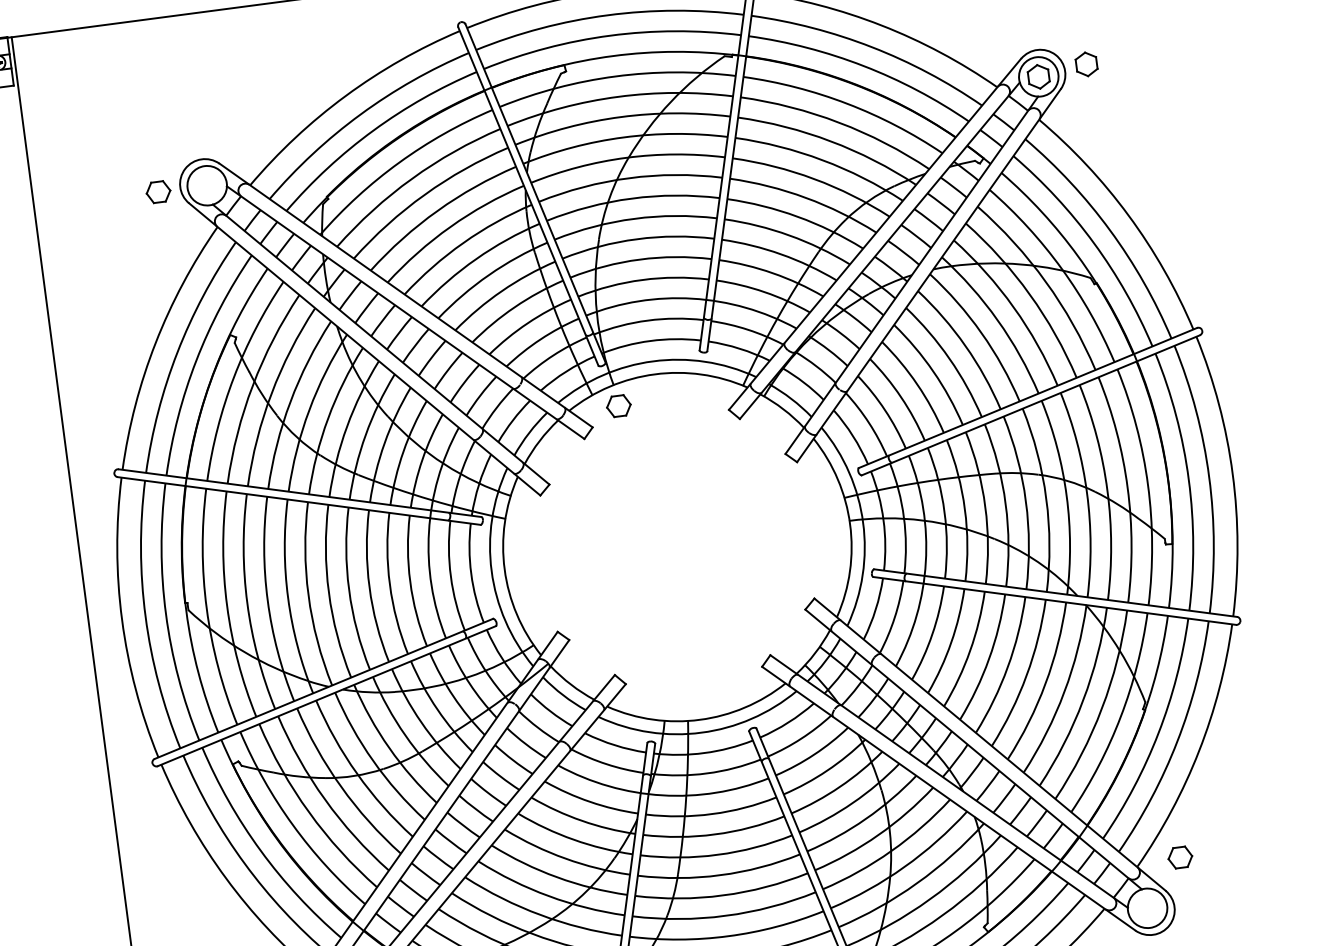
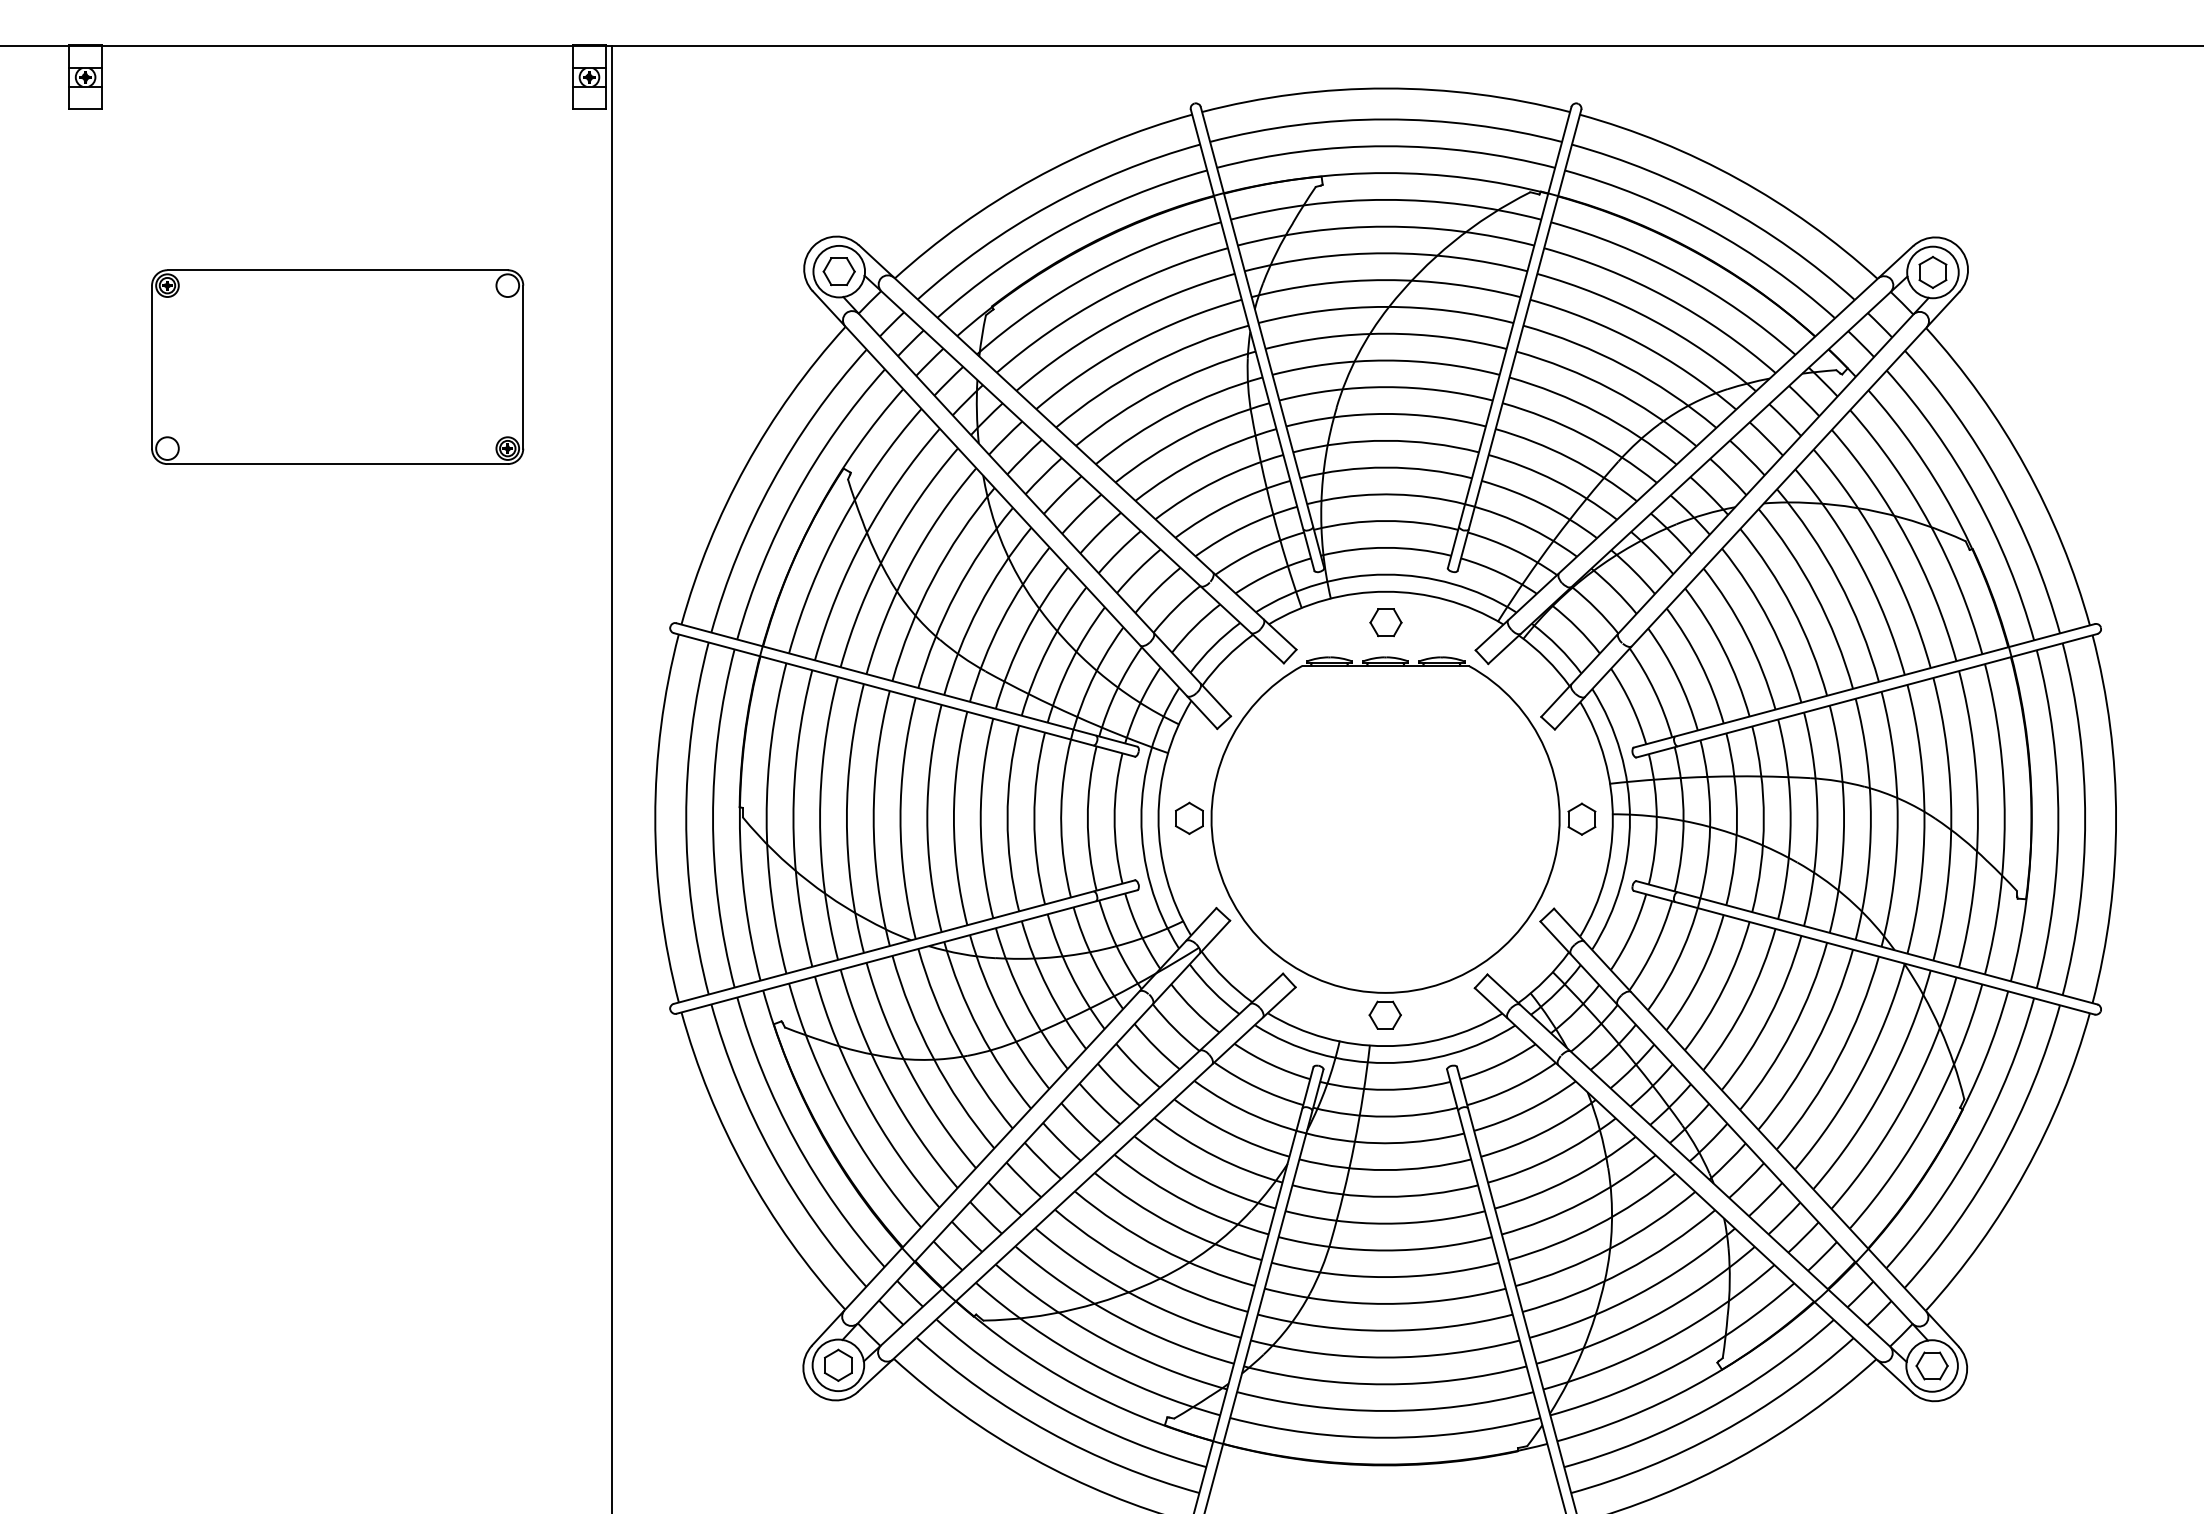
part: (1086, 64) -> (1996, 264), removed
part: (157, 192) -> (838, 271), moved
part: (618, 406) -> (1385, 622), moved
part: (679, 565) -> (1385, 842), added
part: (1179, 857) -> (1931, 1365), moved

